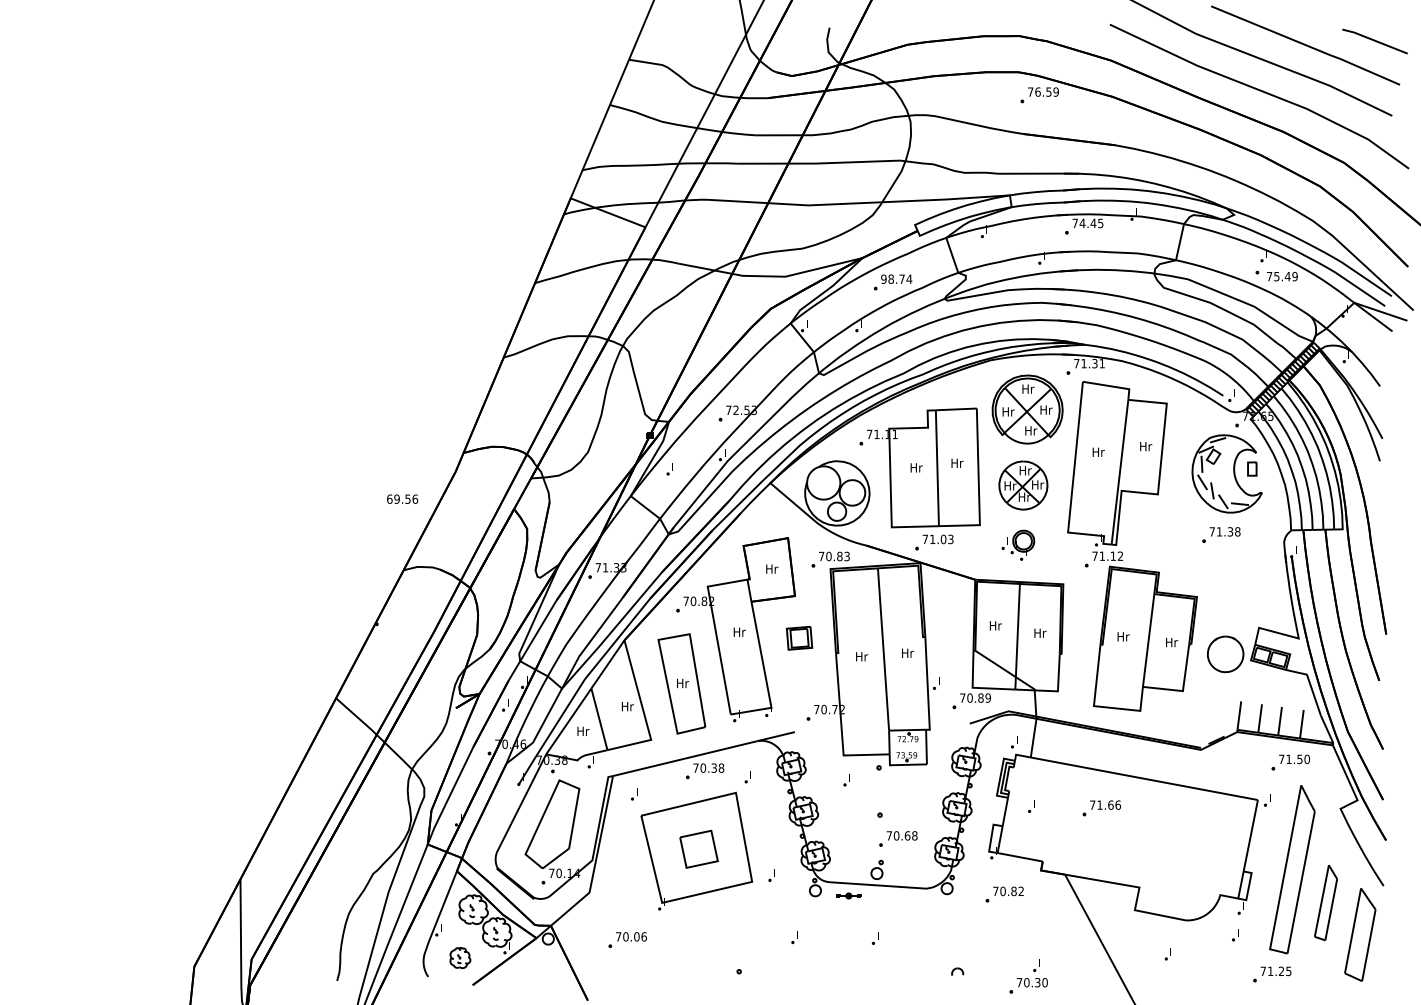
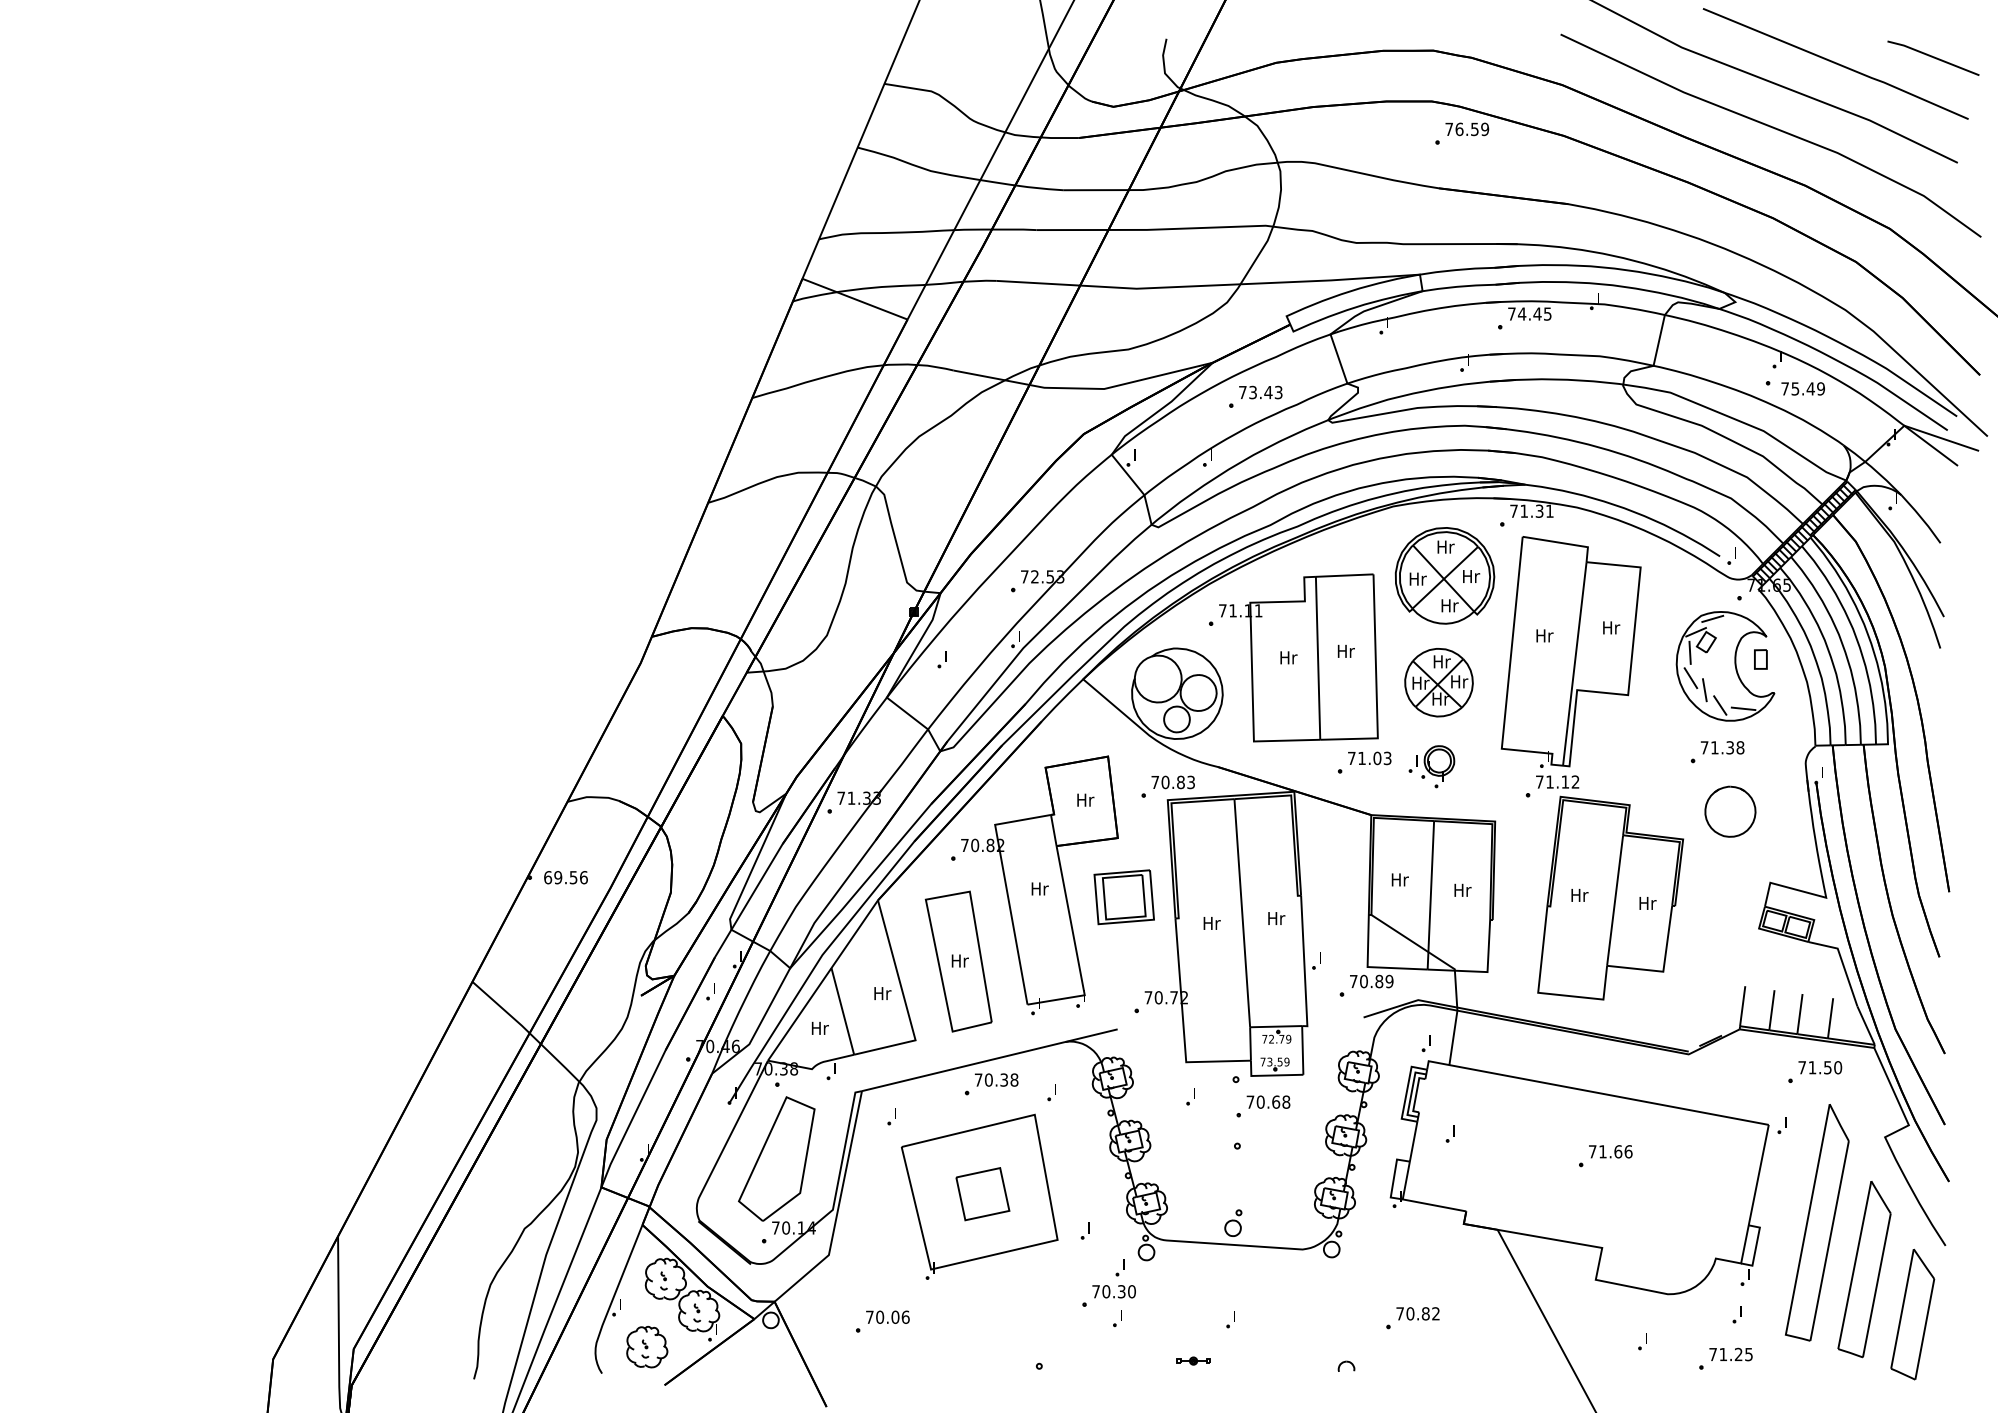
text: (896, 278) -> (1260, 391), 98.74 -> 73.43
text: (402, 498) -> (565, 876), moved
part: (934, 542) -> (1364, 762), moved
part: (799, 638) -> (1124, 897), size x1.67
part: (1225, 654) -> (1730, 811), moved
part: (1101, 808) -> (1605, 1156), moved
part: (898, 838) -> (1263, 1105), moved
part: (1004, 894) -> (1412, 1318), moved
part: (848, 895) -> (1193, 1360), moved
part: (1325, 902) -> (1863, 1268), size x1.67
part: (460, 957) -> (647, 1346), size x1.43
part: (1272, 974) -> (1726, 1358), moved
part: (1028, 976) -> (1108, 1283), moved

